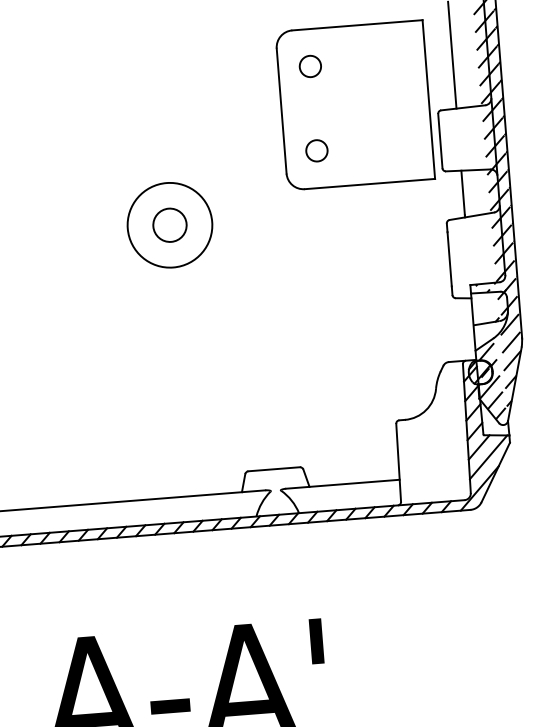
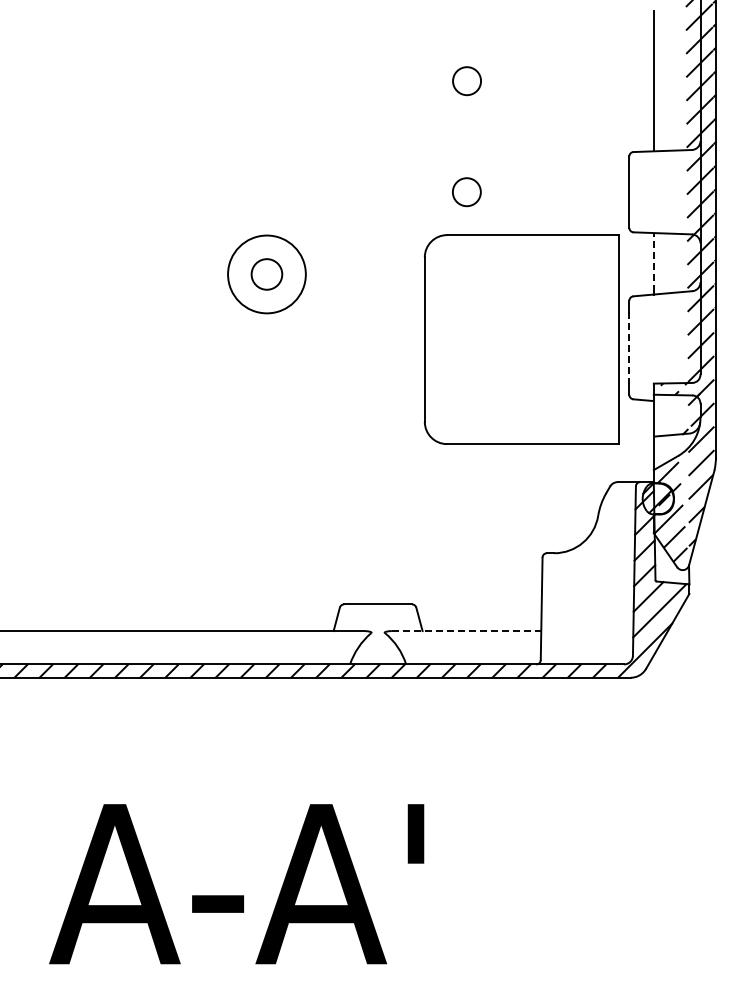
part: (355, 105) -> (521, 339), moved
line: (462, 192) -> (653, 261), solid -> dashed
circle: (169, 225) -> (266, 274), size x0.7
circle: (169, 225) -> (266, 274), size x0.7
line: (449, 259) -> (629, 347), solid -> dashed
line: (342, 484) -> (466, 631), solid -> dashed

